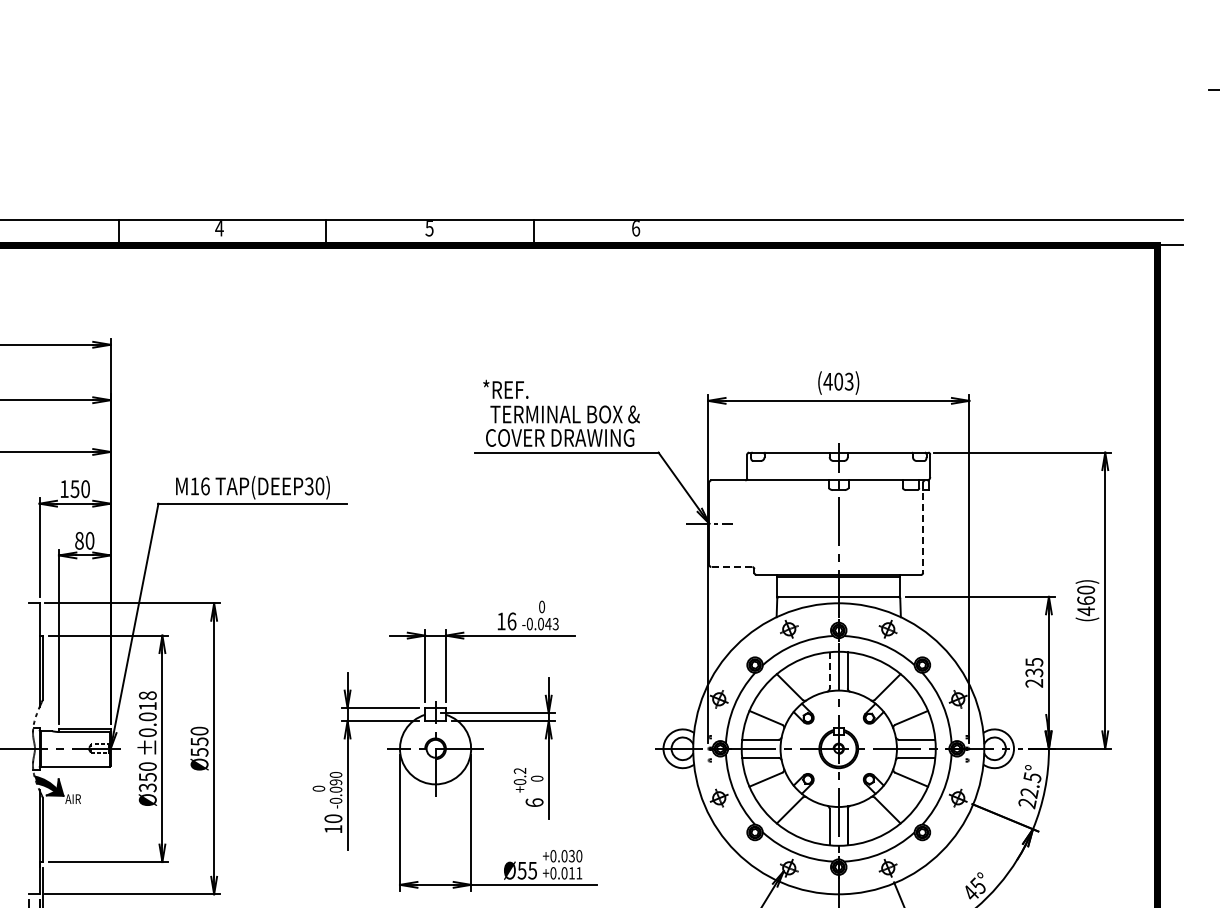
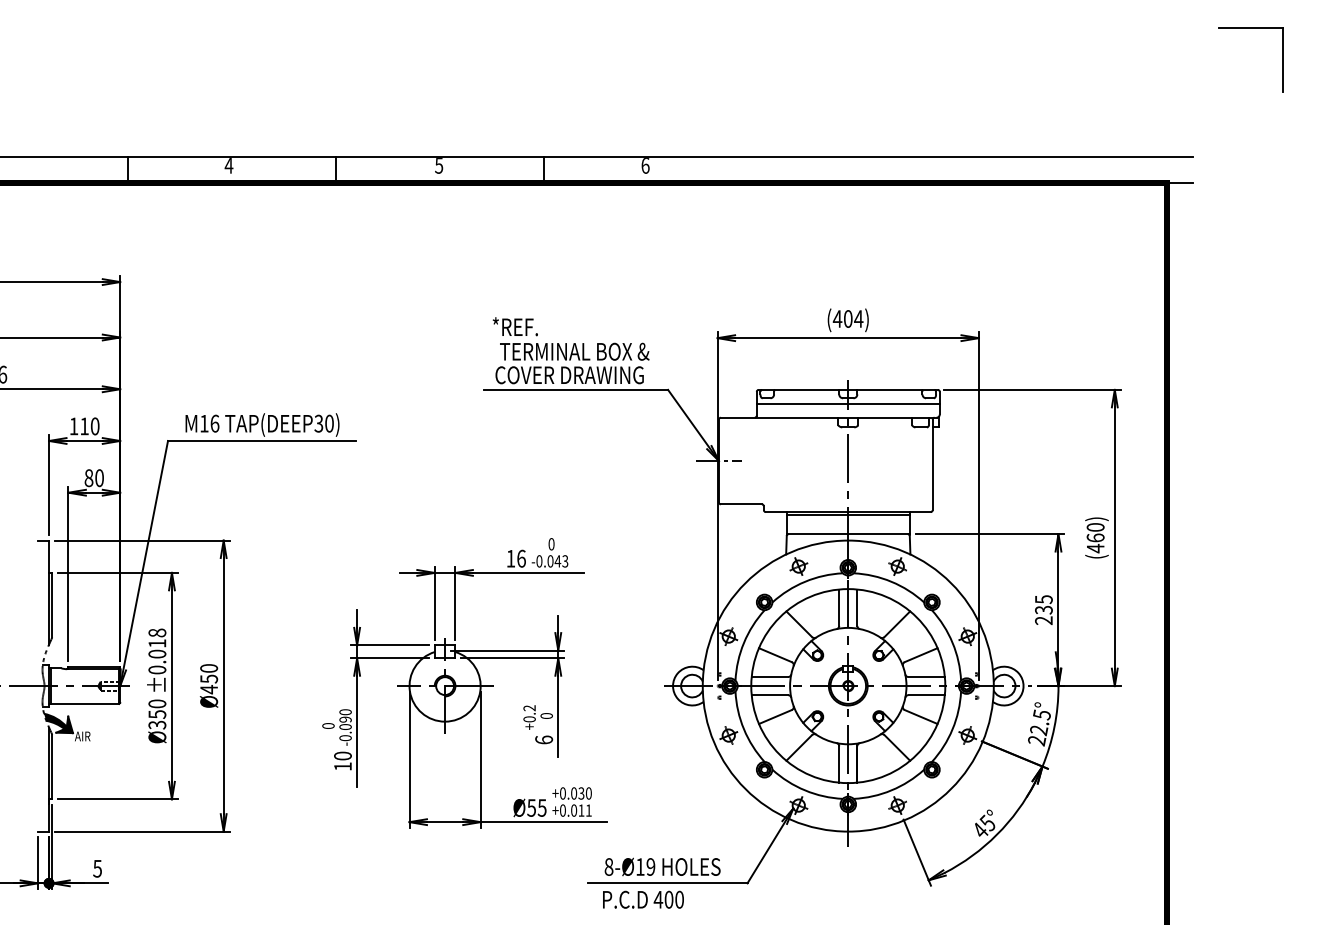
text: (848, 381) -> (858, 318), (403) -> (404)
line: (837, 467) -> (847, 404), added
text: (74, 489) -> (84, 426), 150 -> 110
line: (922, 528) -> (932, 465), dashed -> solid
line: (731, 567) -> (741, 504), dashed -> solid
line: (829, 671) -> (839, 608), dashed -> solid
text: (199, 752) -> (209, 689), Ø550 -> Ø450

